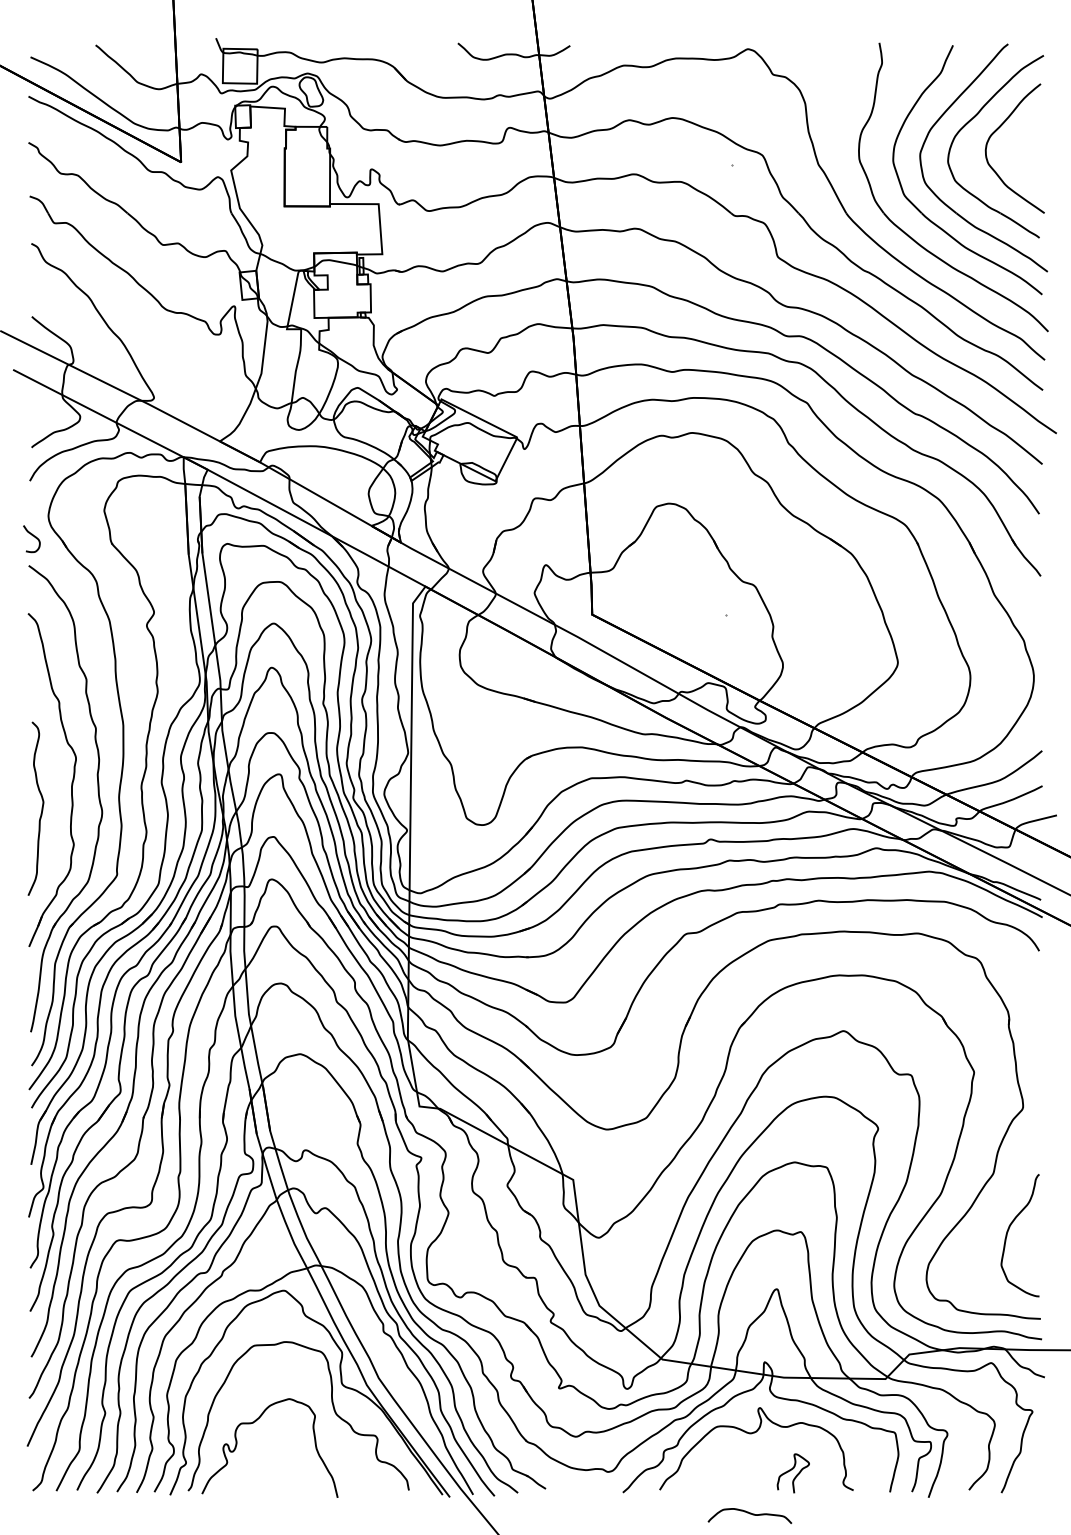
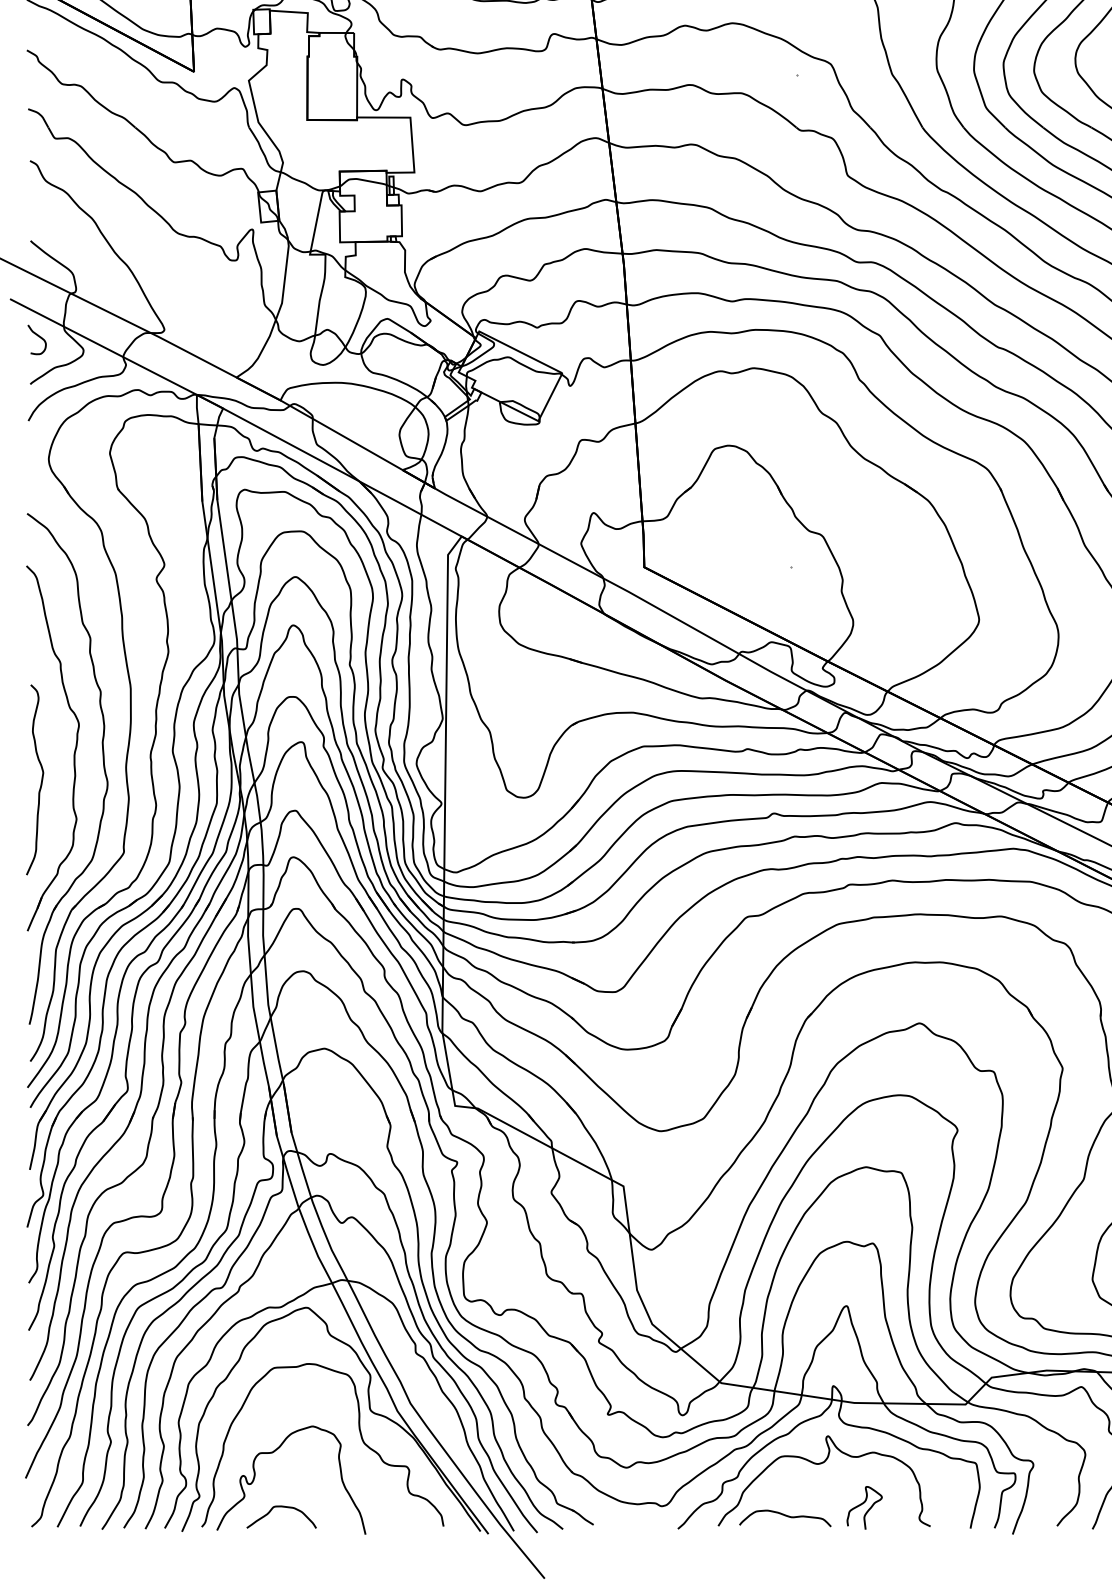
curve: (32, 536) -> (37, 337), moved
curve: (261, 1473) -> (282, 1507), added
curve: (749, 1514) -> (784, 1516), moved

